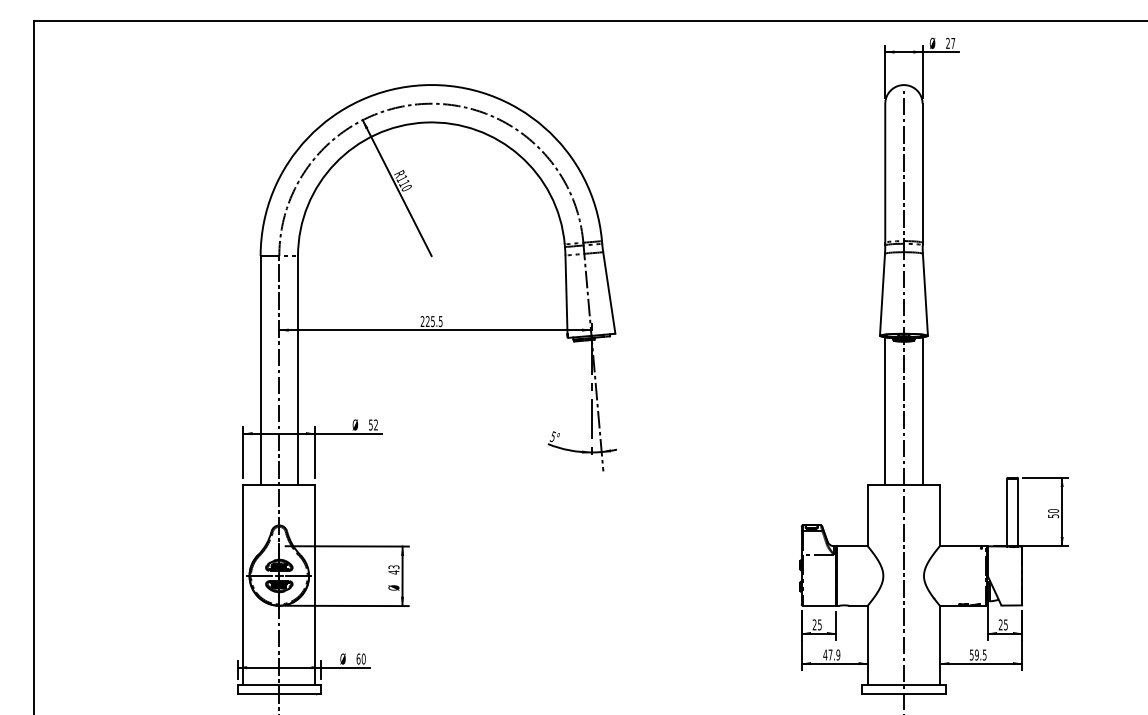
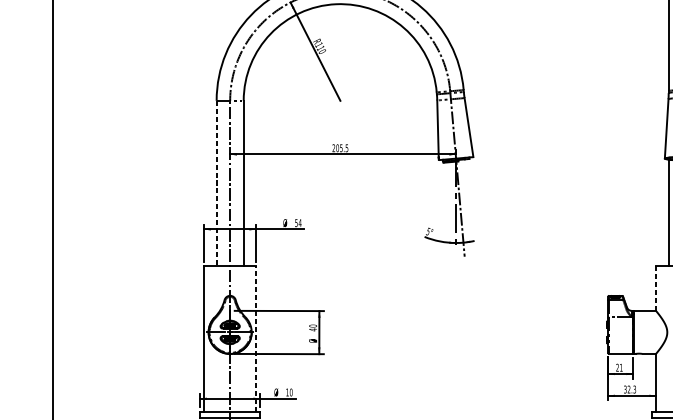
text: (427, 321) -> (337, 148), 225.5 -> 205.5
line: (260, 370) -> (216, 183), solid -> dashed
text: (376, 424) -> (300, 222), 52 -> 54
line: (867, 515) -> (655, 288), solid -> dashed
text: (393, 567) -> (312, 326), 43 -> 40
line: (315, 584) -> (256, 338), solid -> dashed
text: (819, 624) -> (621, 367), 25 -> 21
text: (831, 654) -> (629, 389), 47.9 -> 32.3
text: (358, 658) -> (287, 392), 60 -> 10

